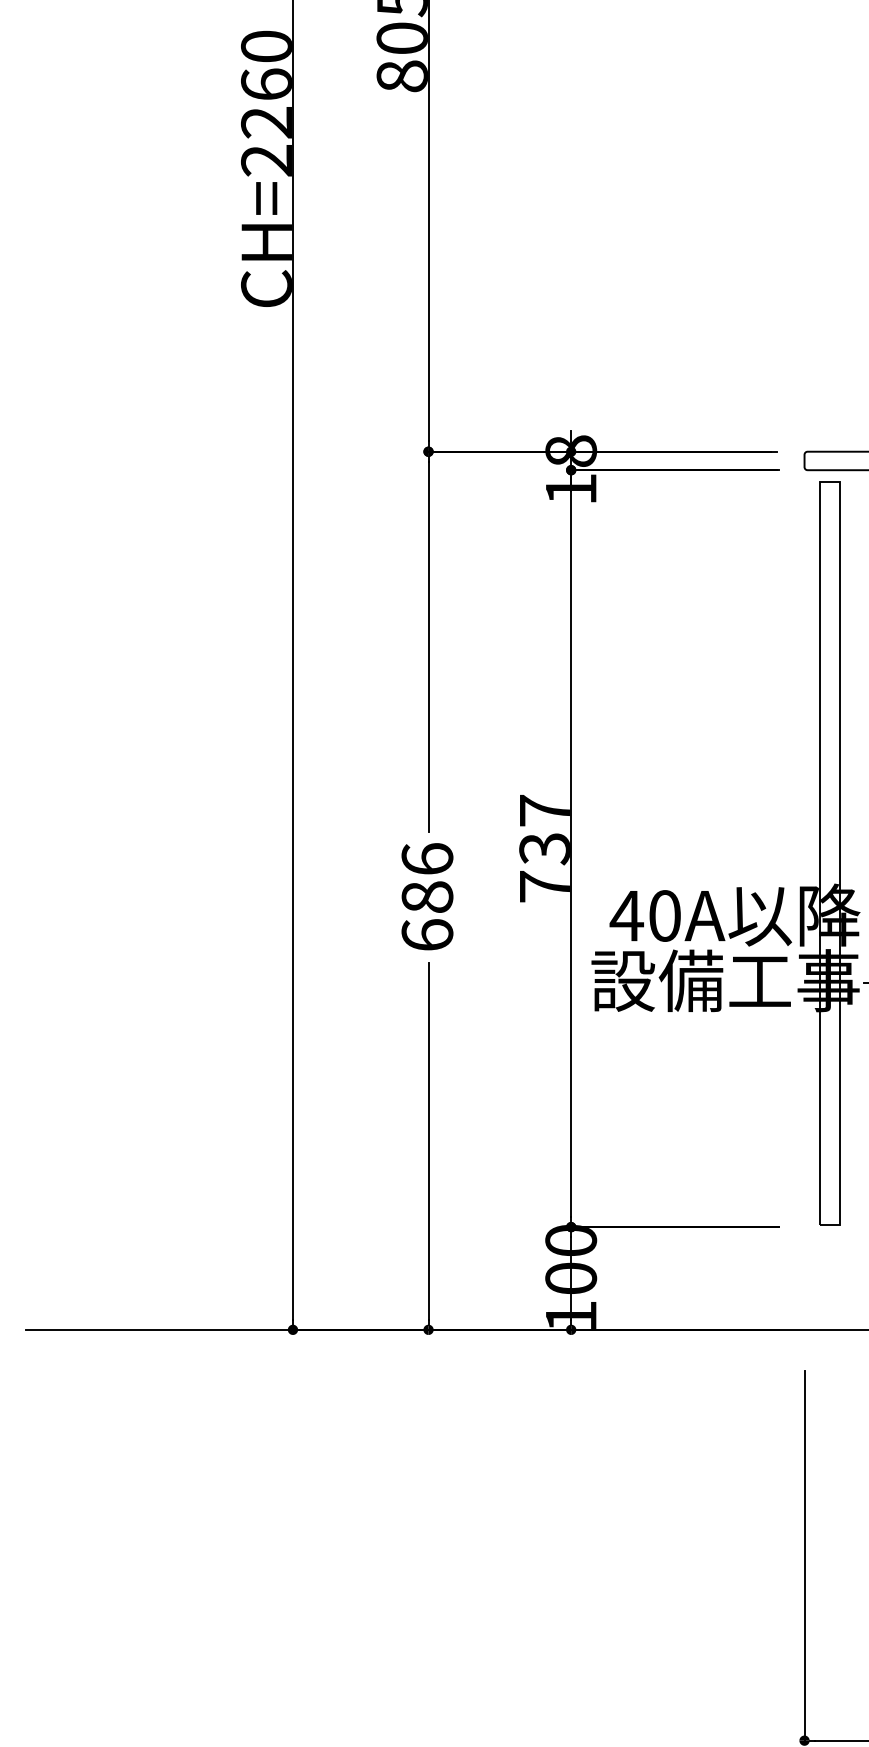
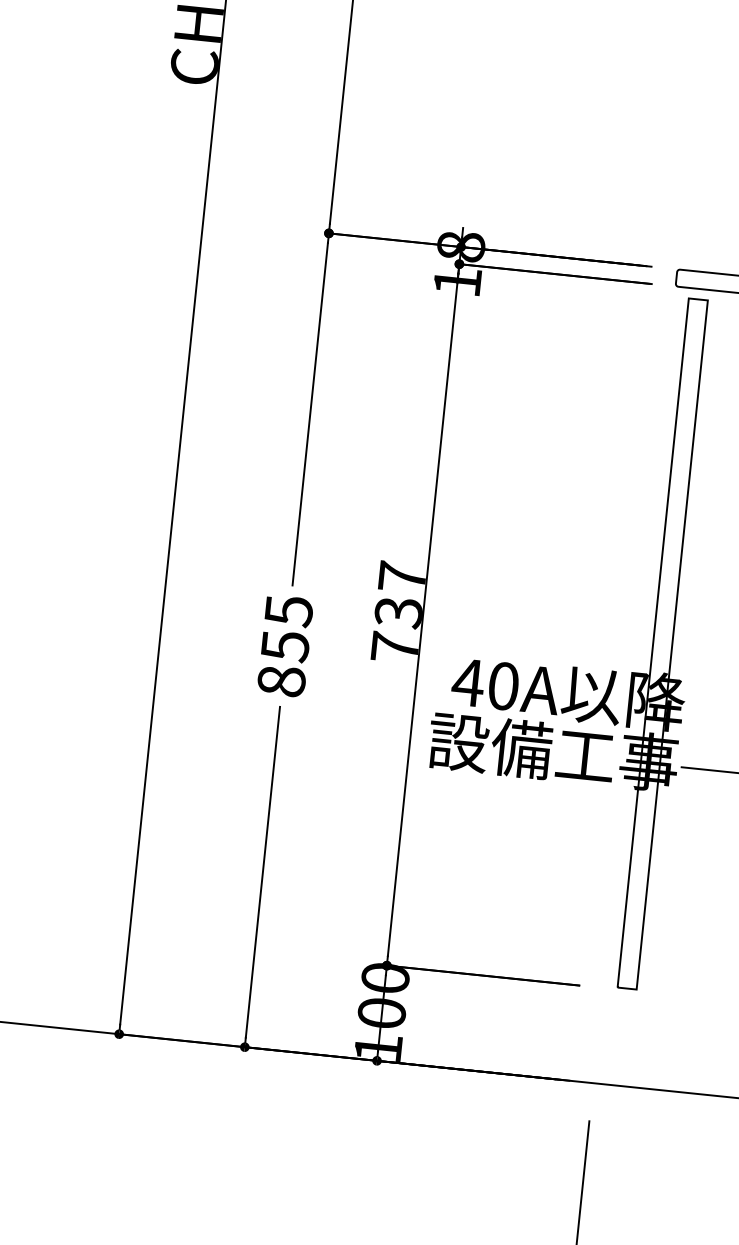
text: (427, 896) -> (285, 645), 686 -> 855

